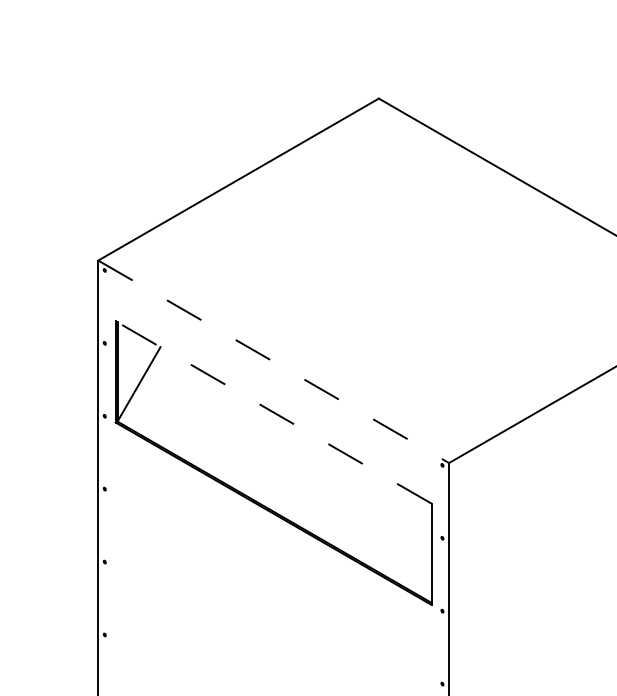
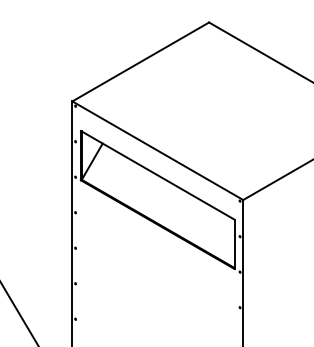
line: (272, 361) -> (157, 150), dashed -> solid
line: (272, 412) -> (157, 175), dashed -> solid

